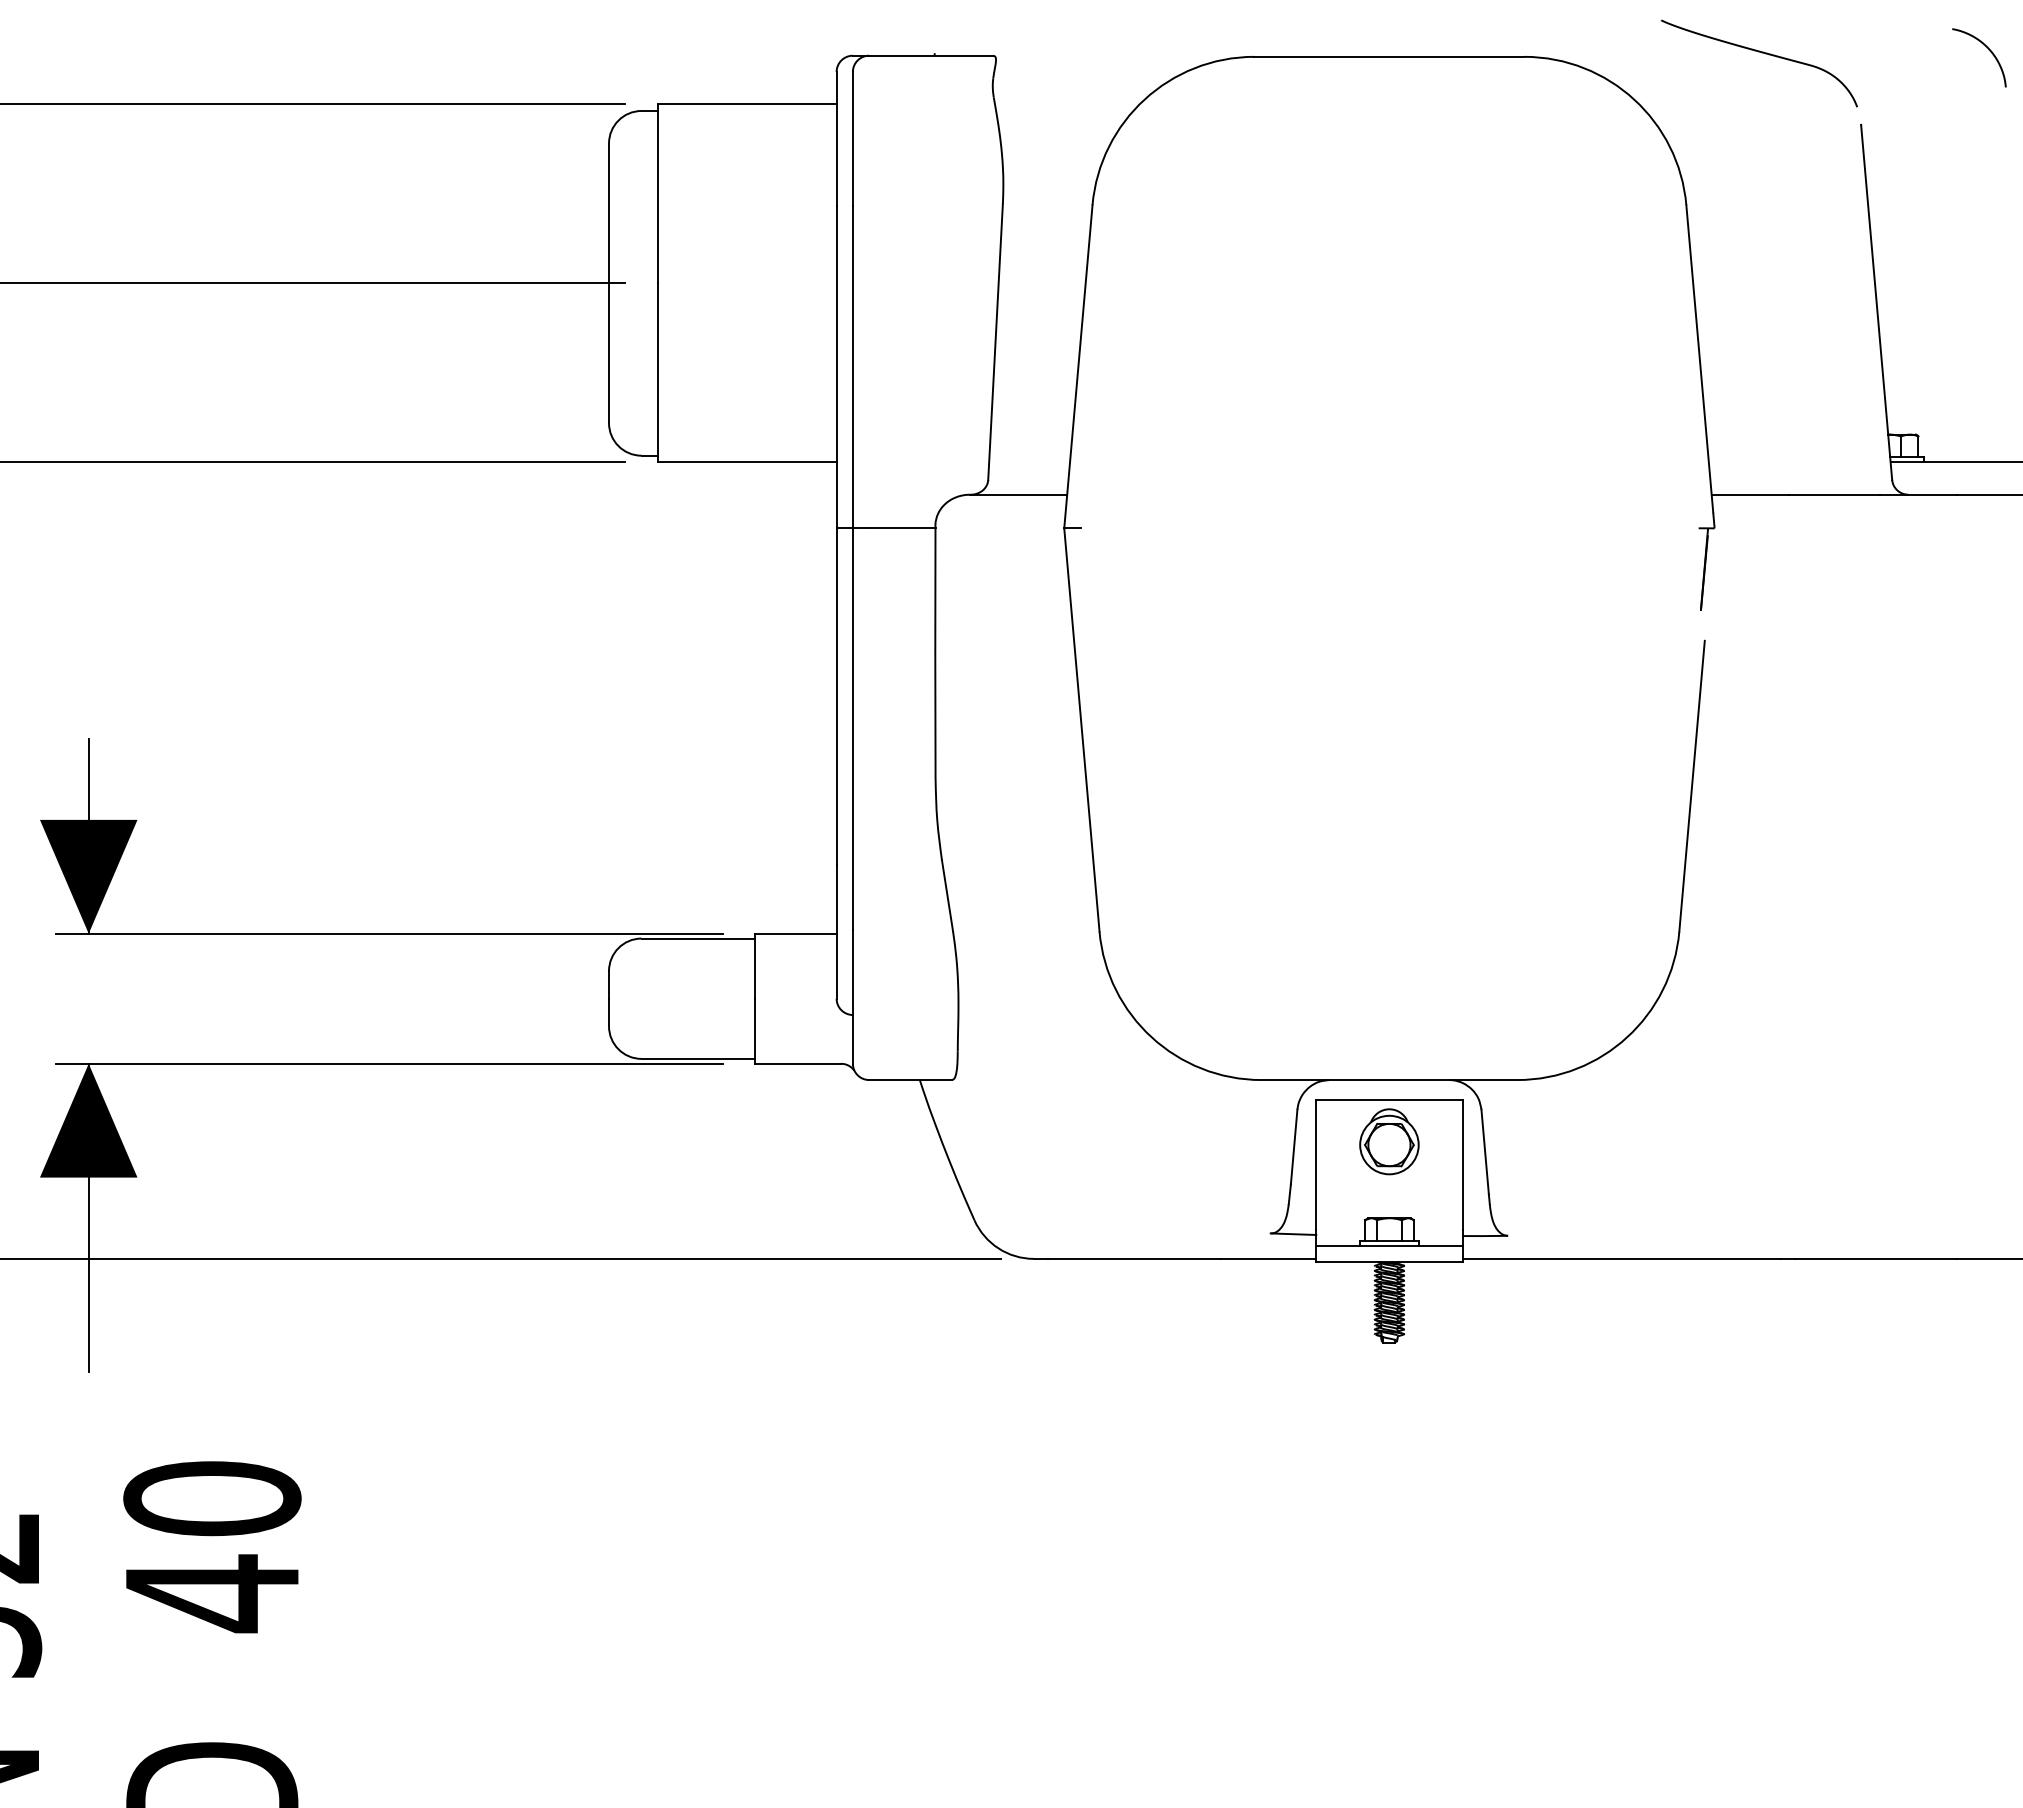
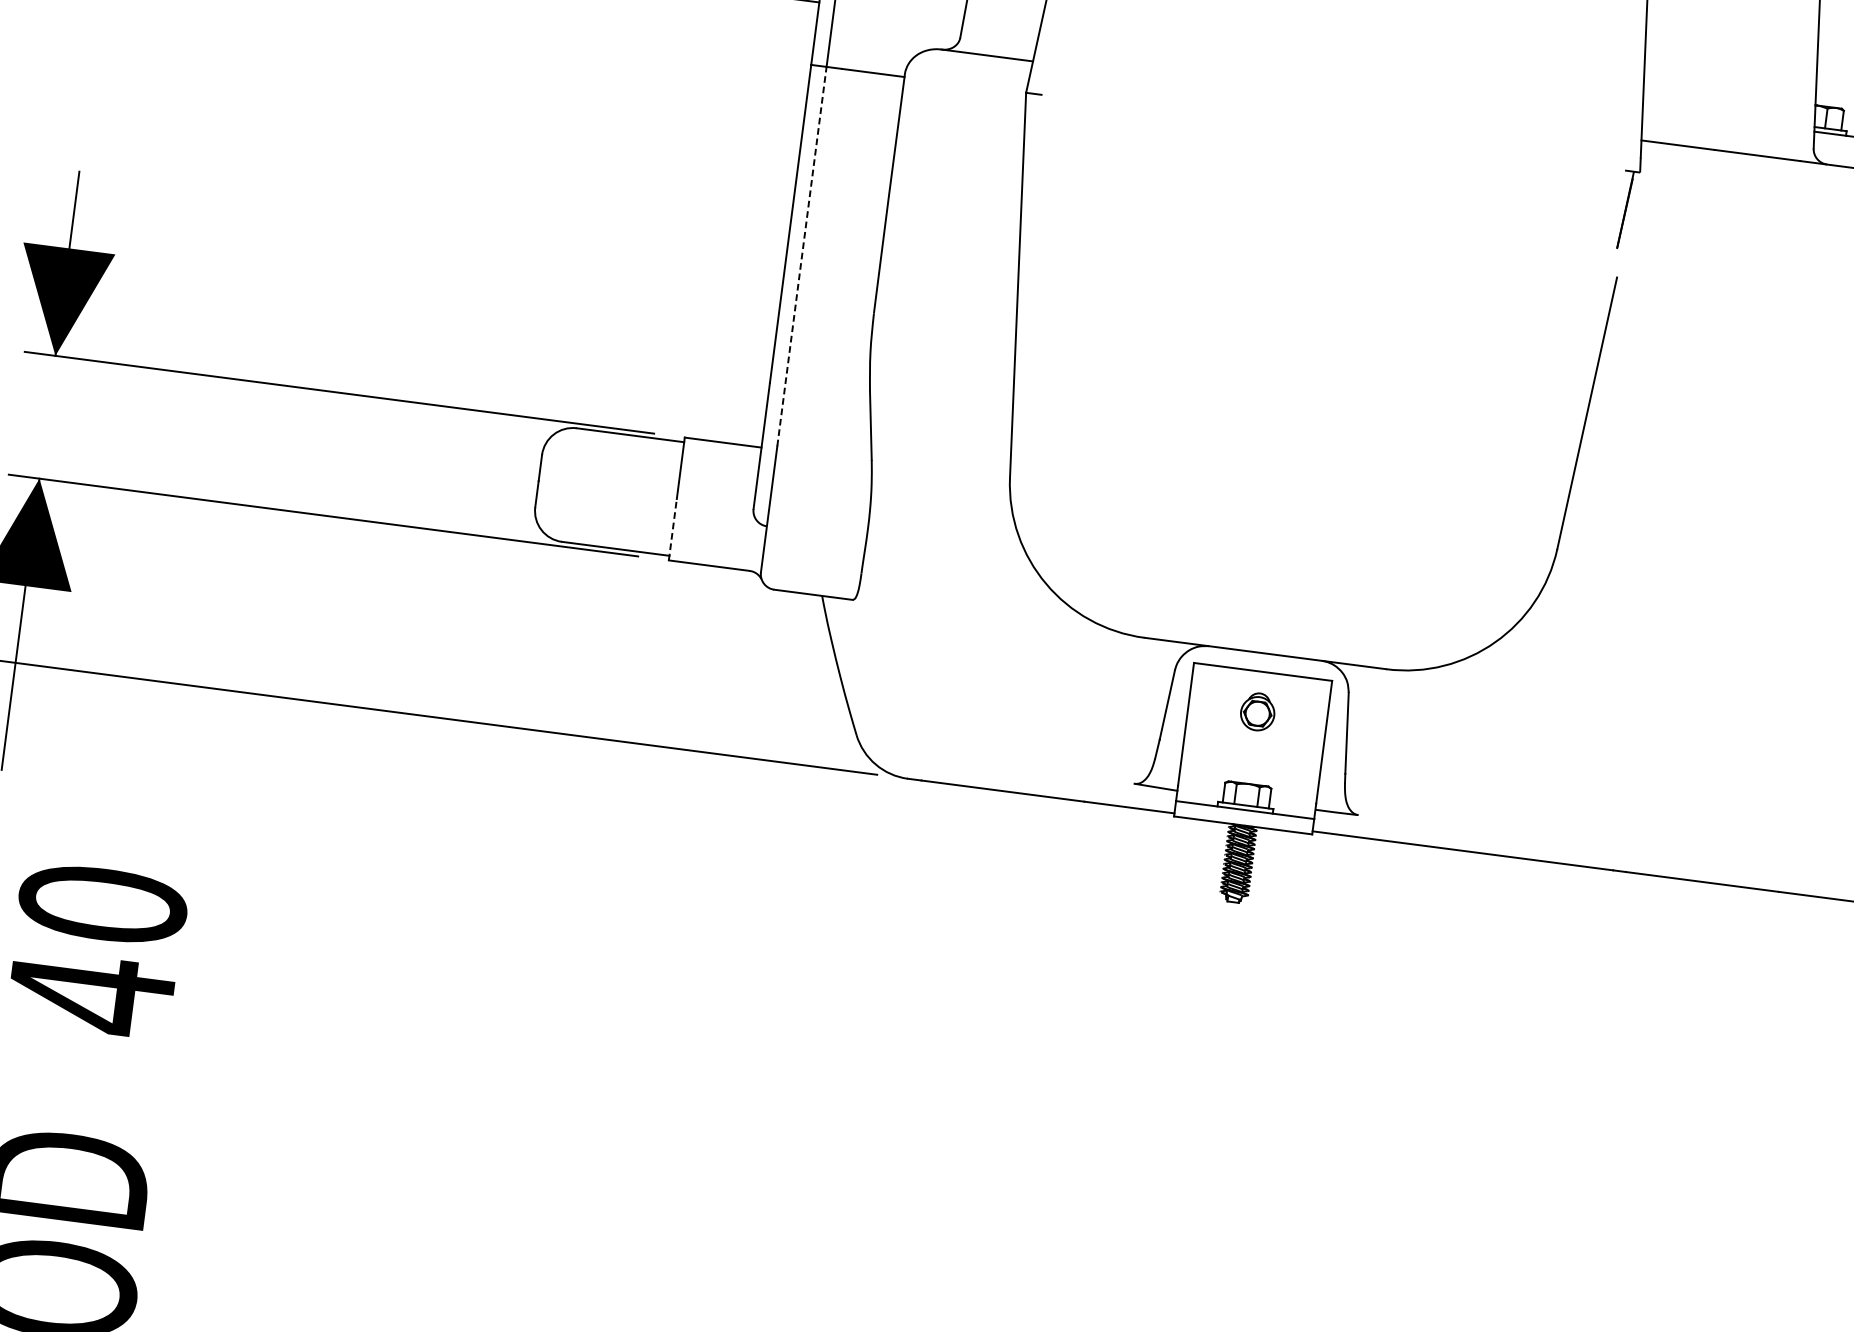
line: (852, 729) -> (801, 256), solid -> dashed
line: (755, 1031) -> (672, 529), solid -> dashed
part: (1389, 1141) -> (1258, 711), size x0.6

